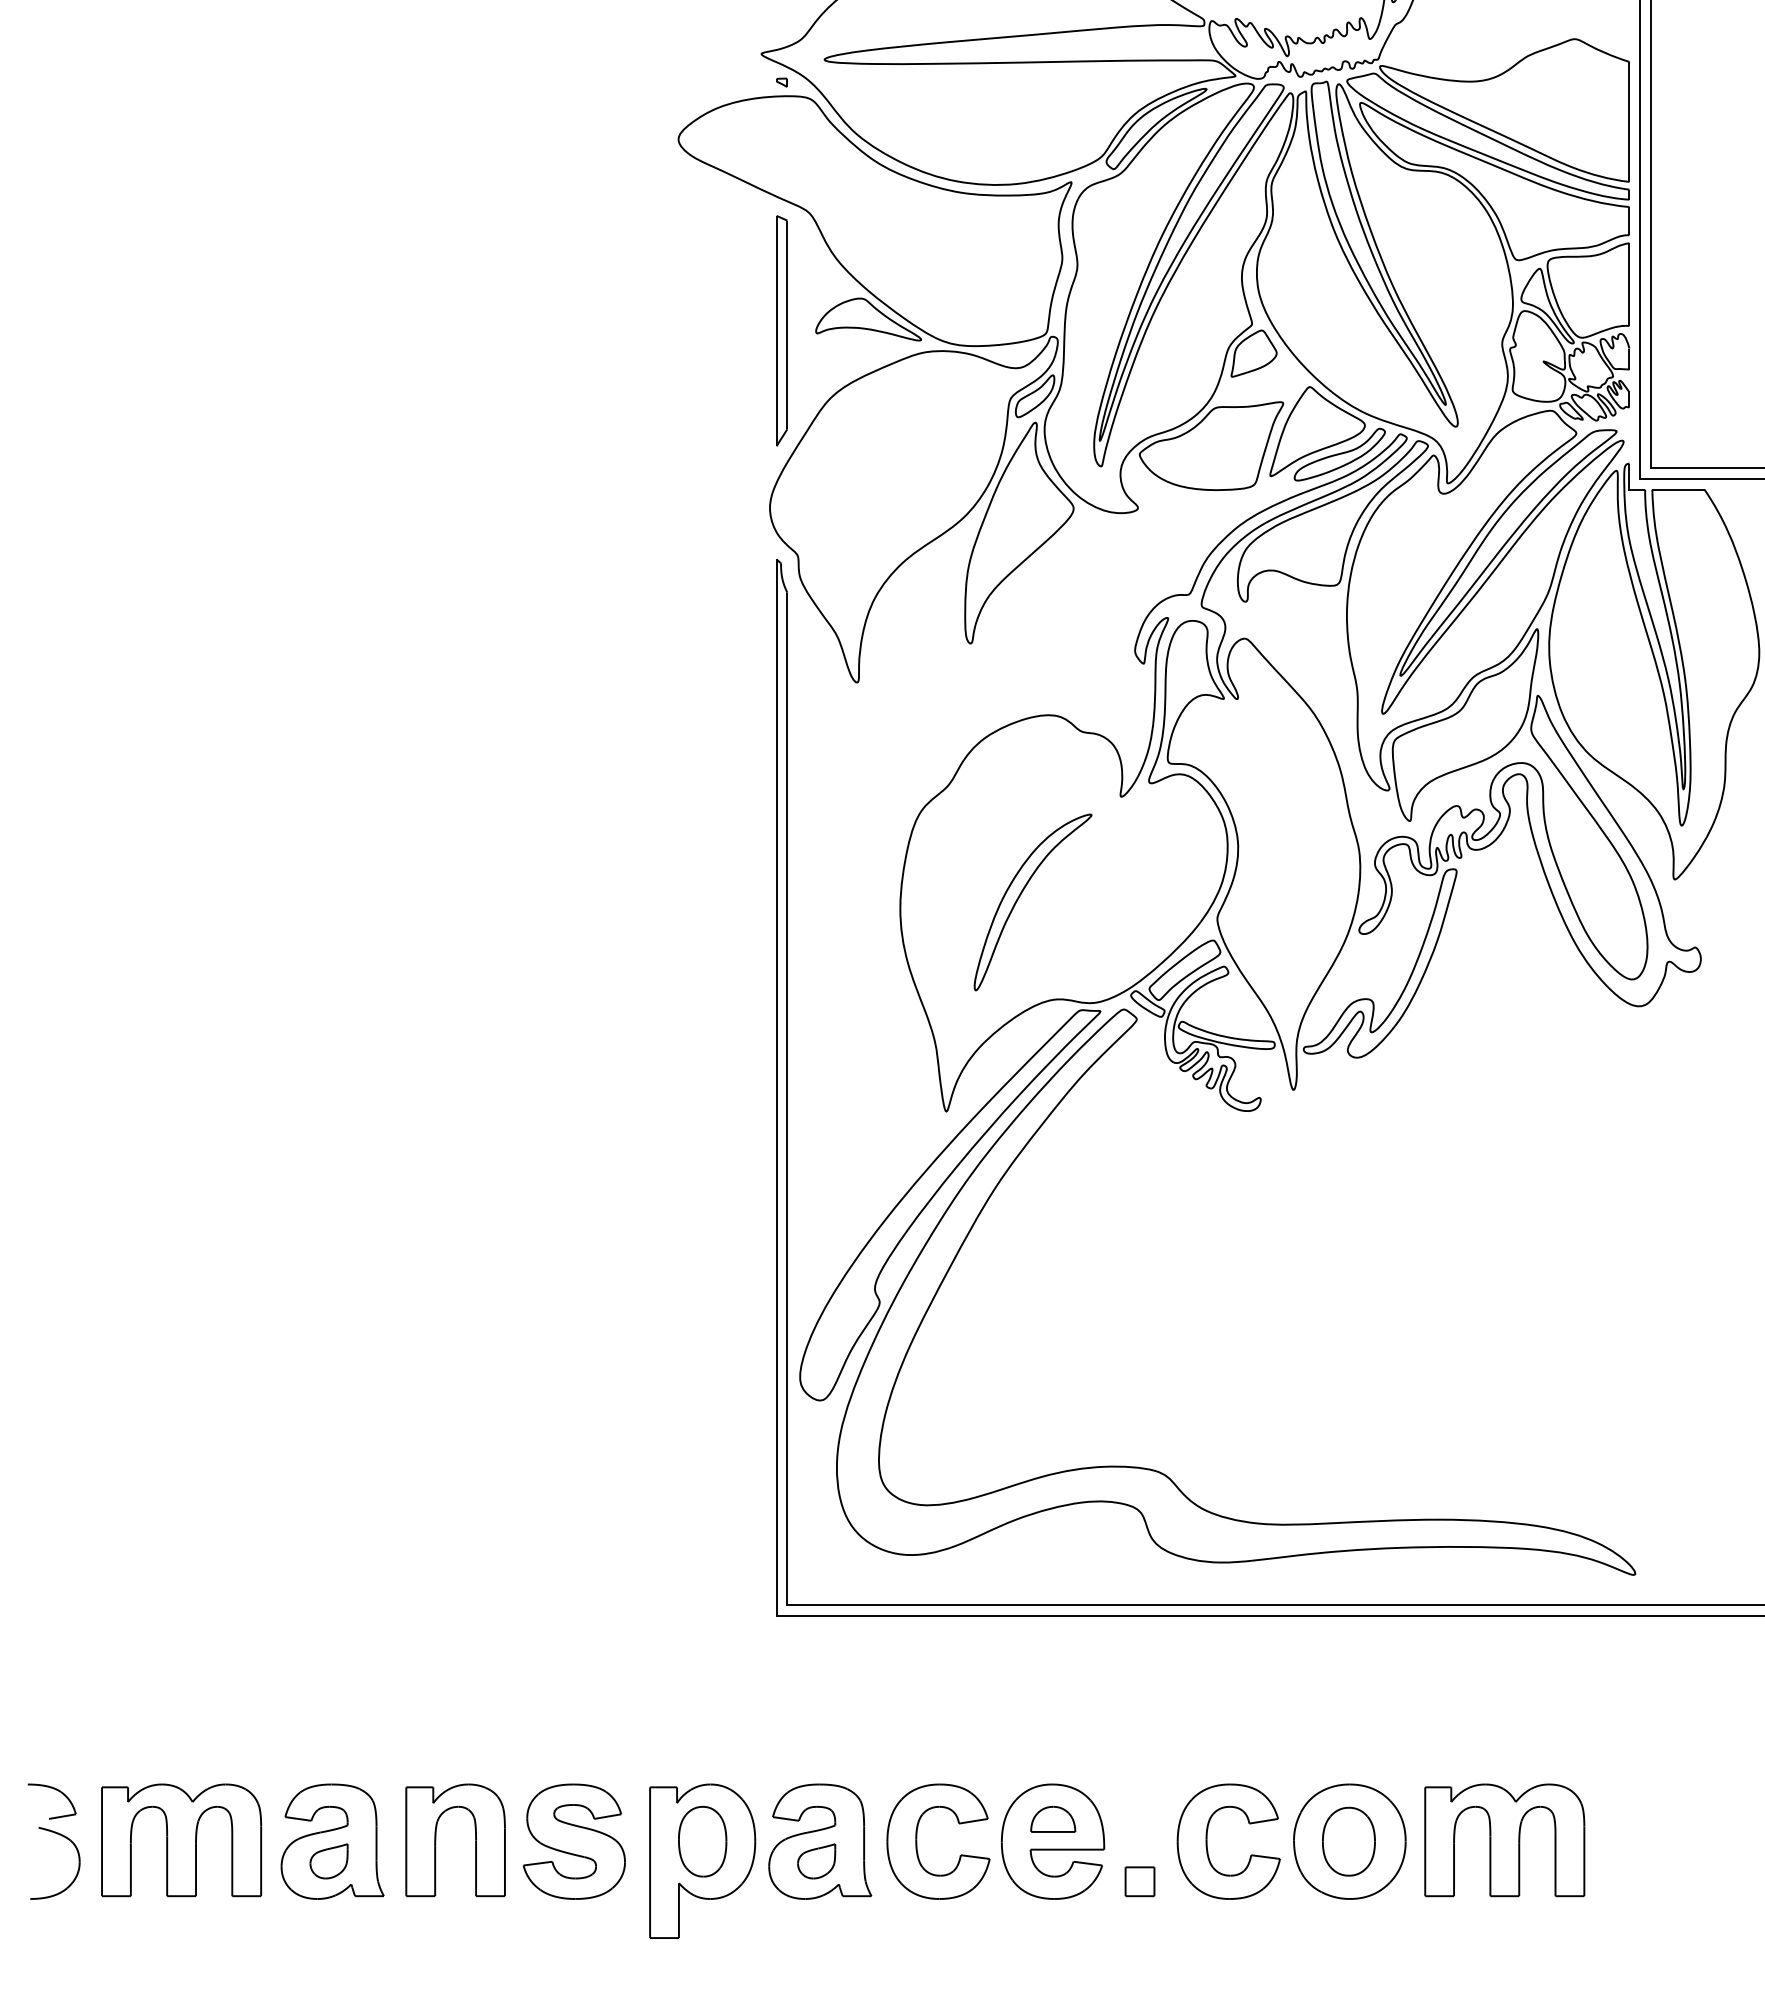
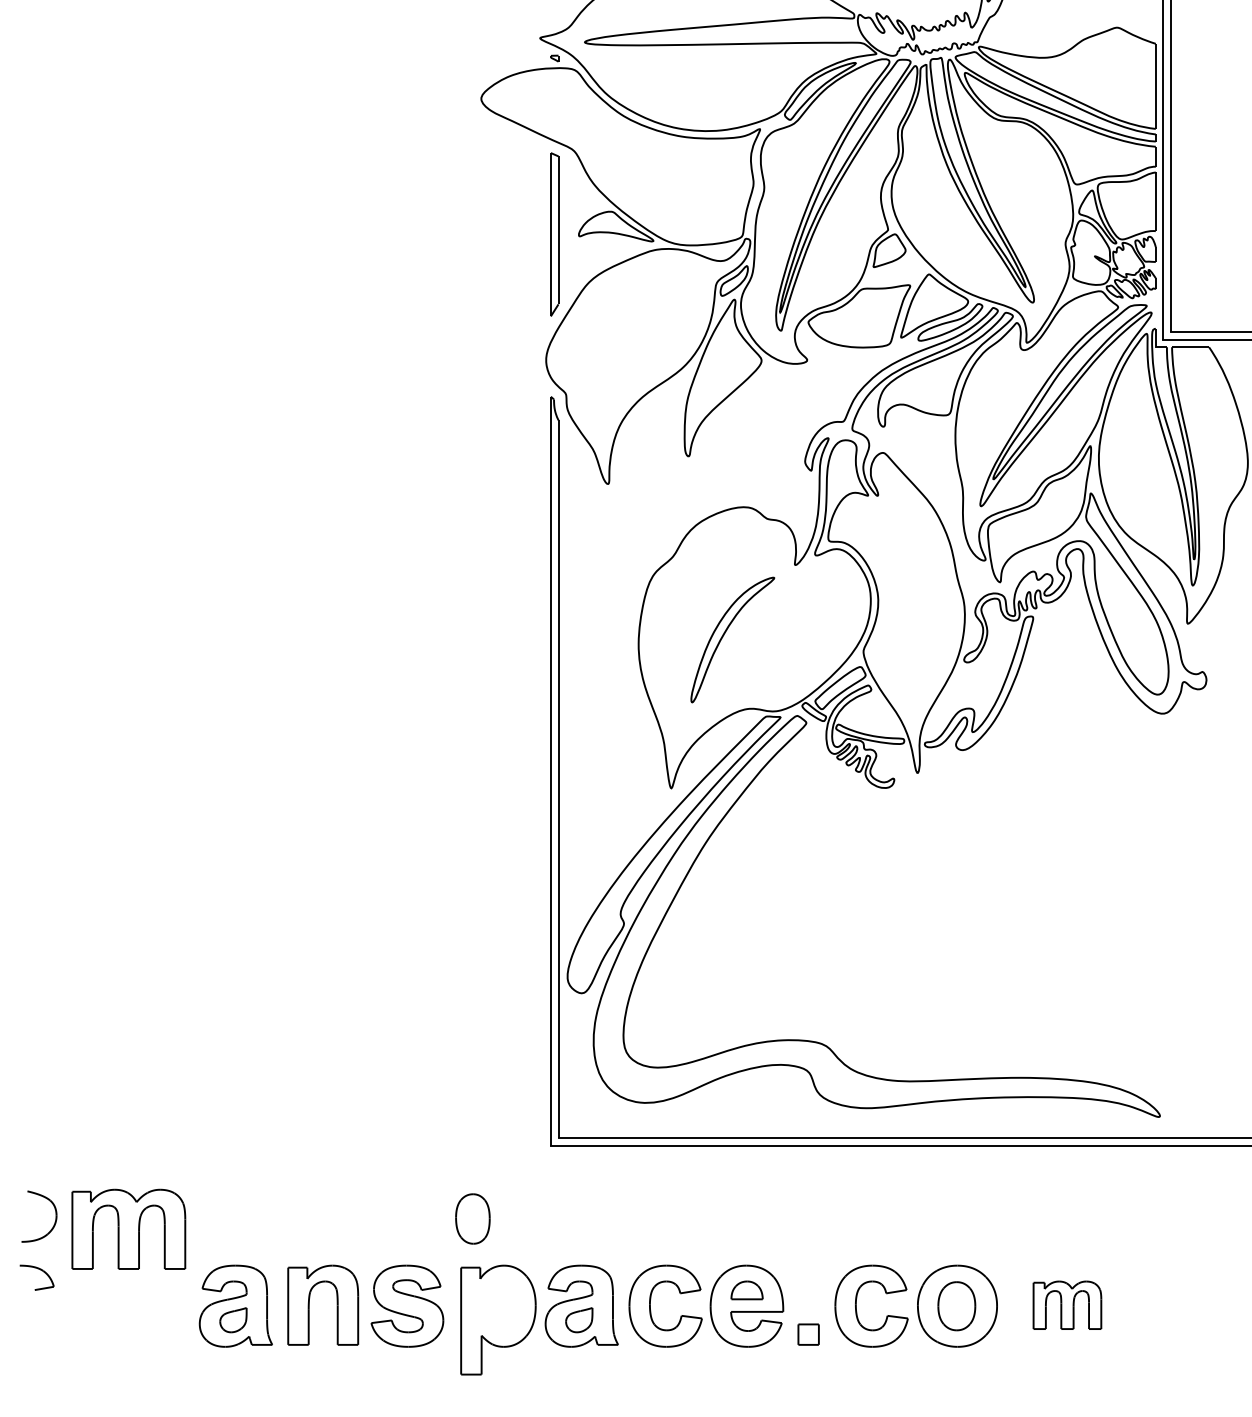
part: (181, 1840) -> (128, 1229), moved
part: (1504, 1840) -> (1067, 1305), size x0.6
part: (702, 1841) -> (472, 1218), moved
part: (78, 1863) -> (55, 1216), moved

